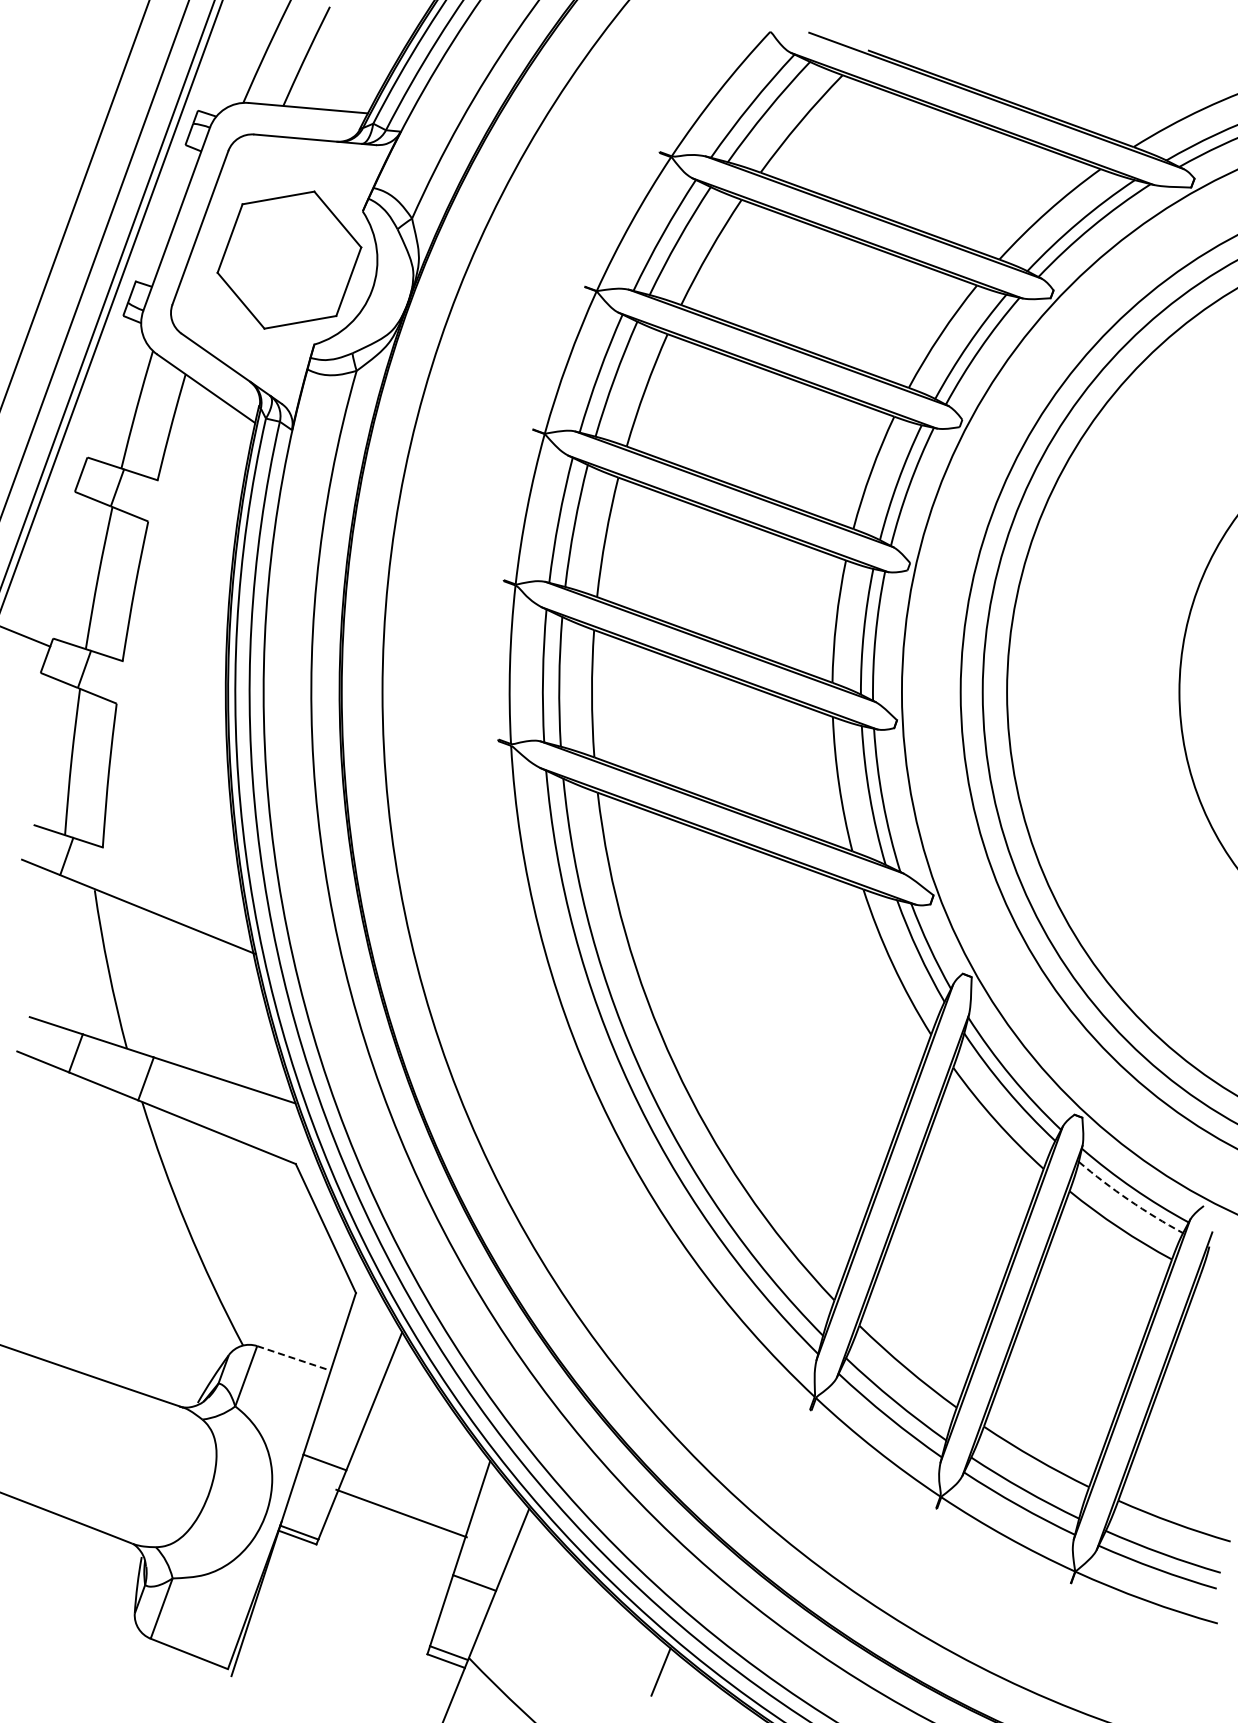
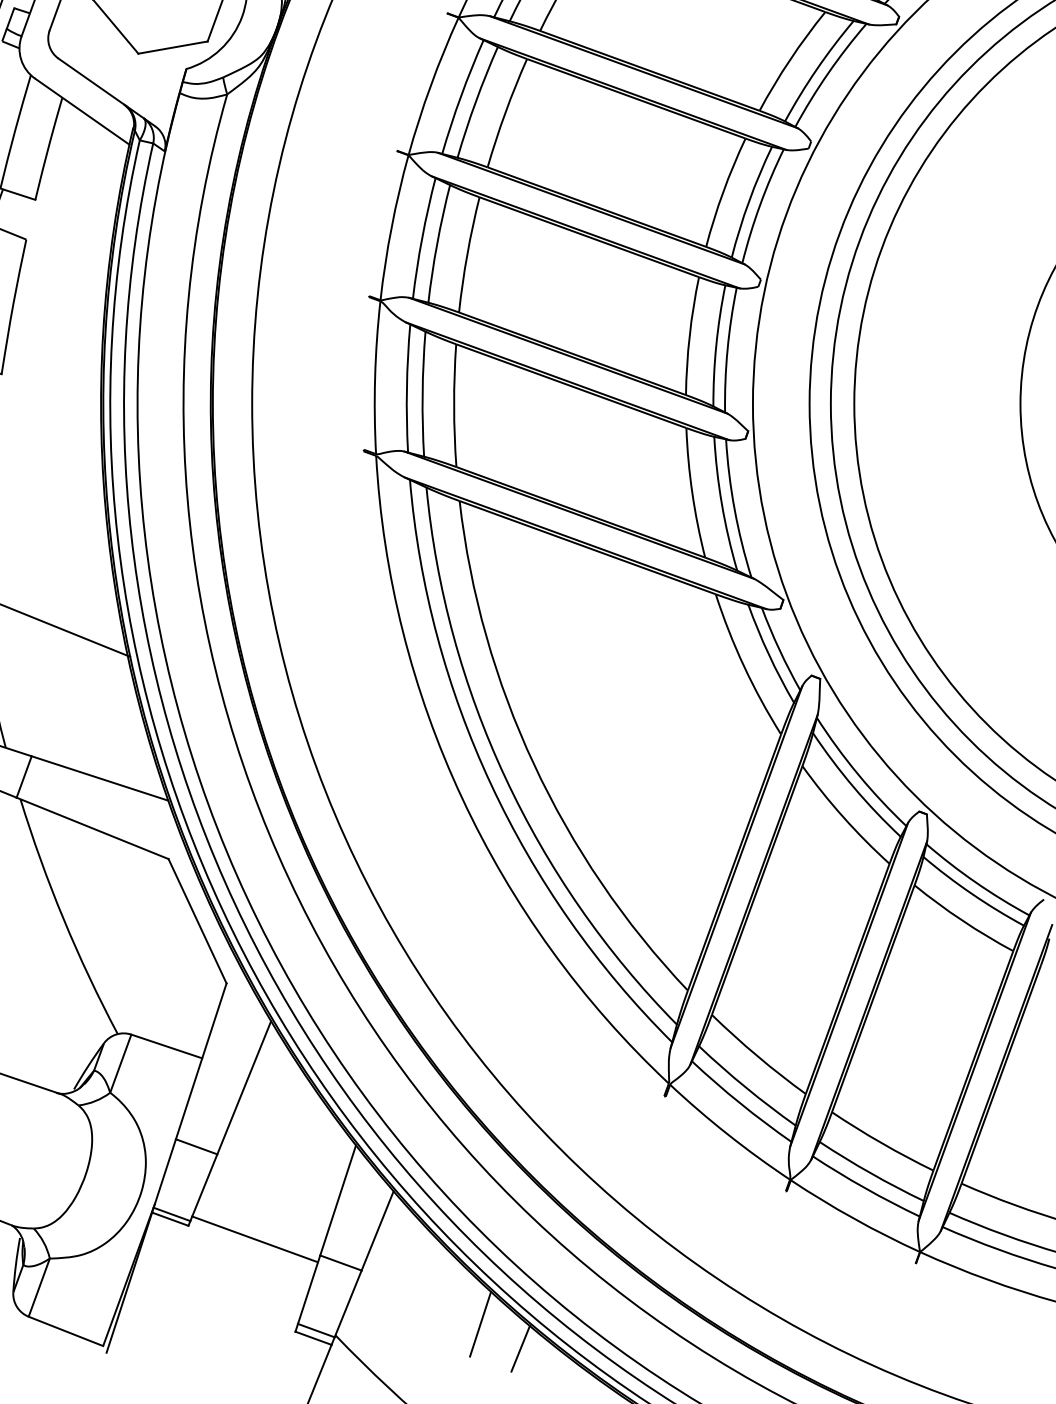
arc: (1129, 1200) -> (972, 894), dashed -> solid
line: (293, 1358) -> (166, 1046), dashed -> solid
line: (401, 1513) -> (255, 1239), moved
line: (619, 1646) -> (480, 1324), added

